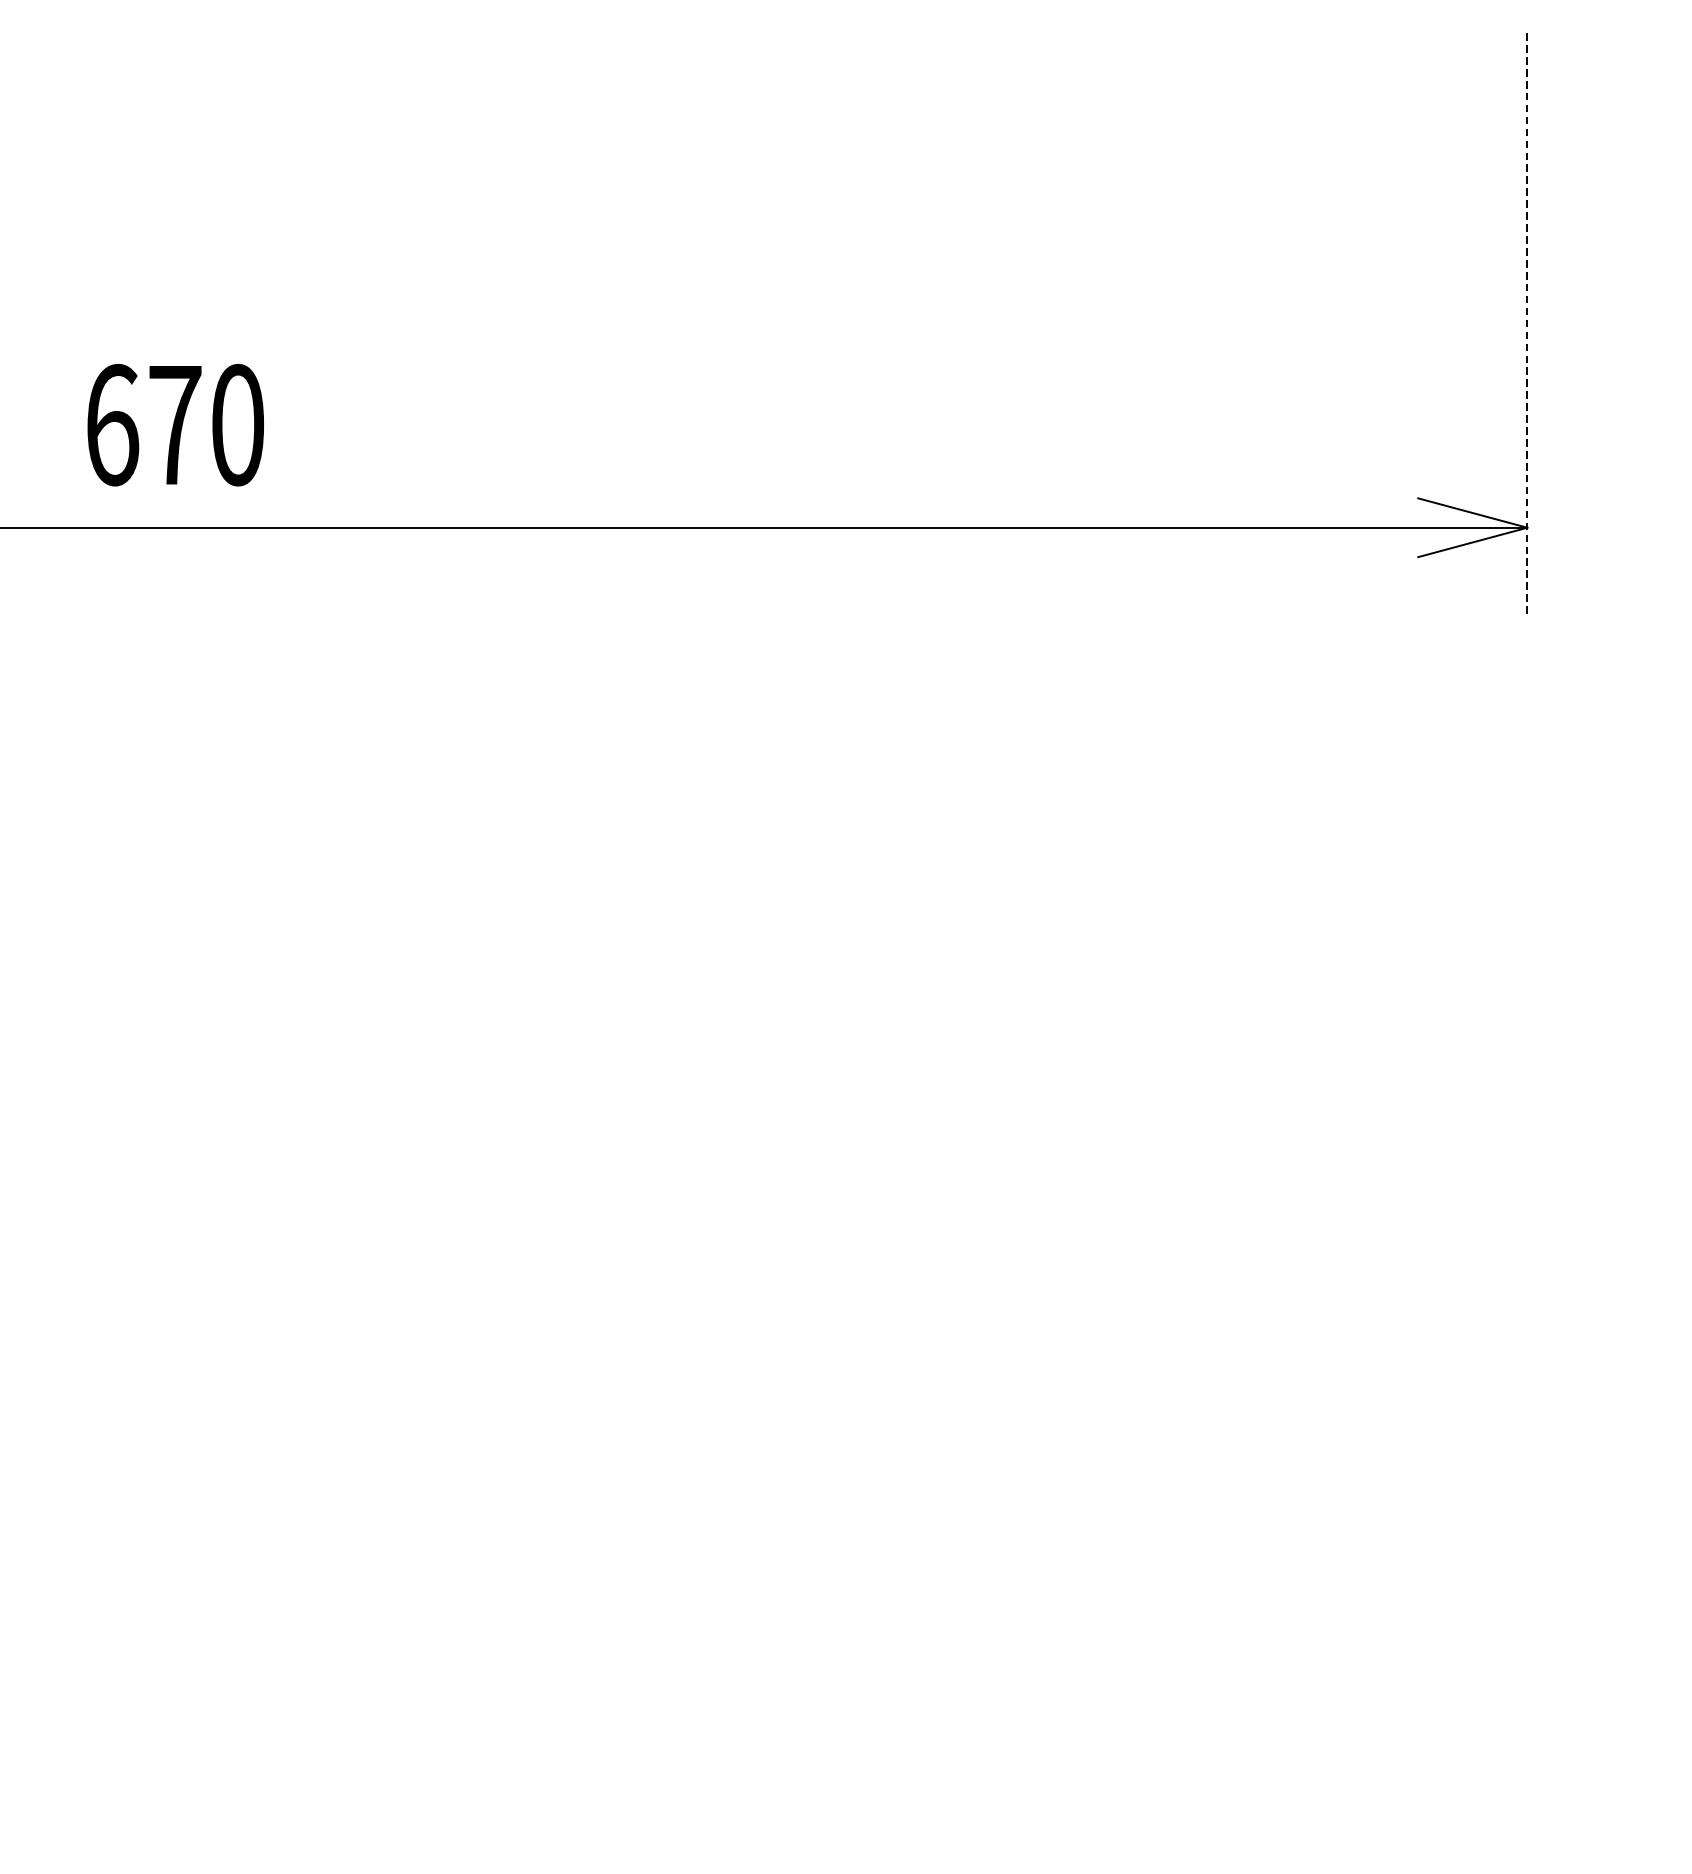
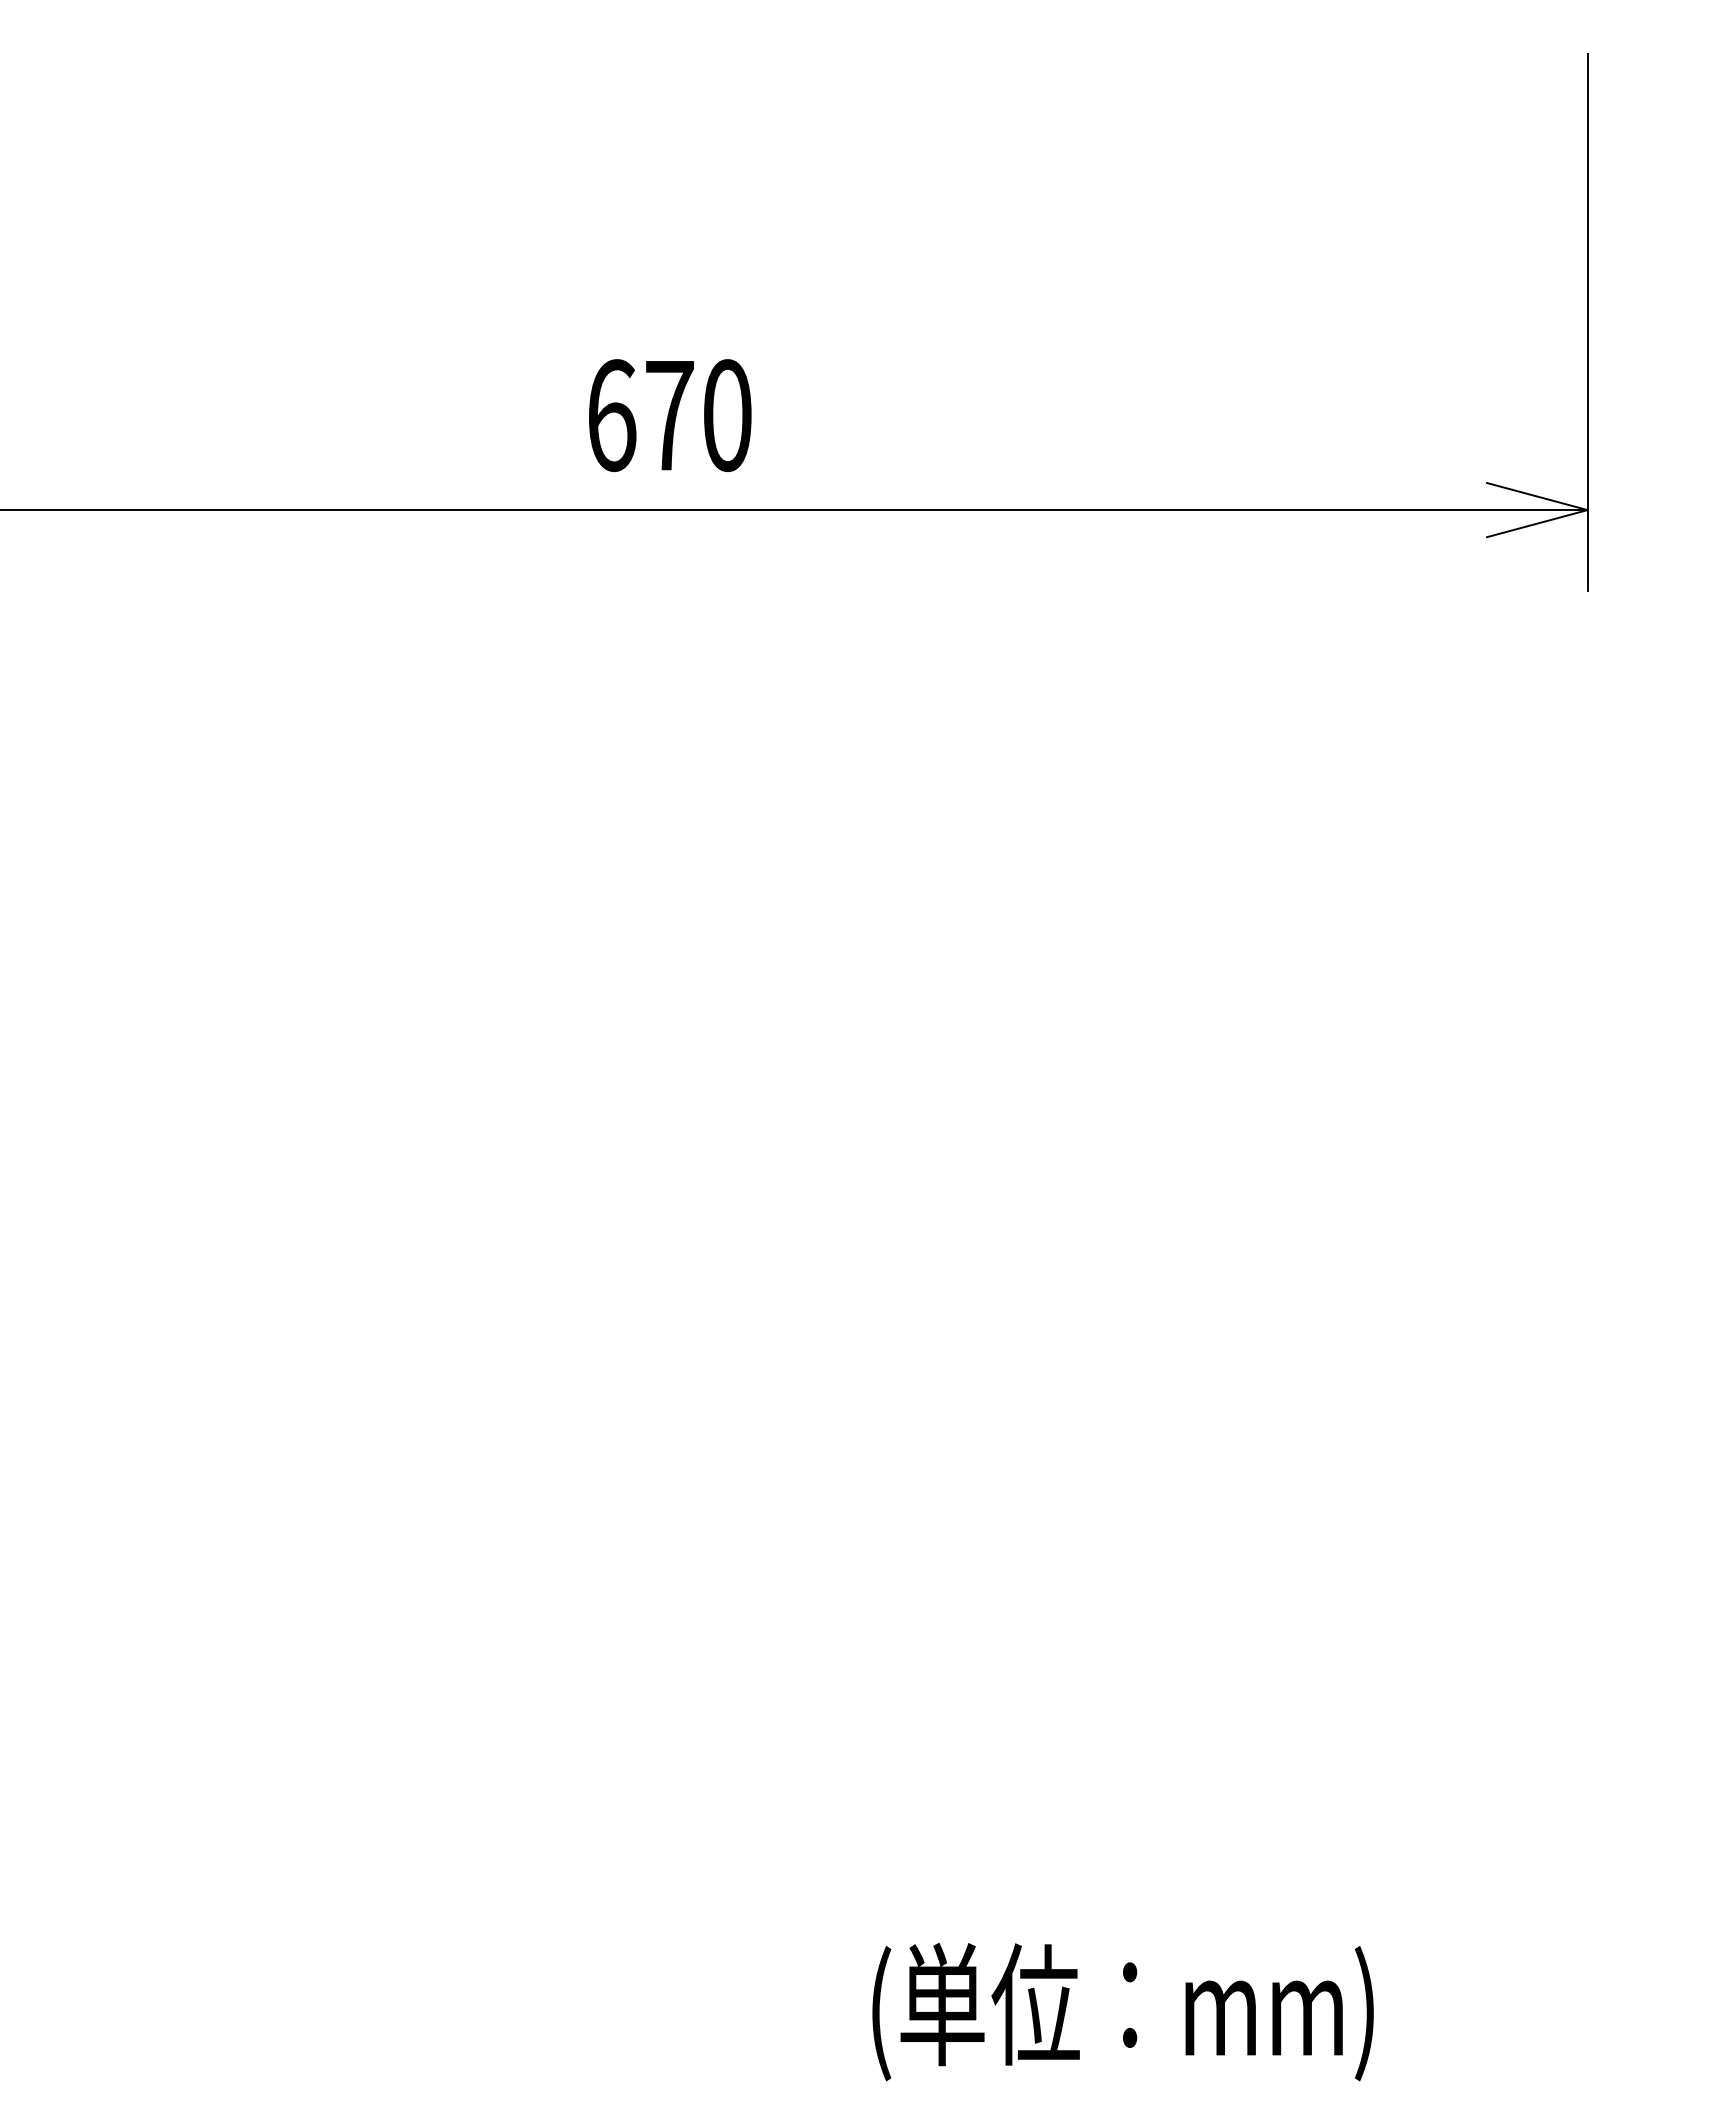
line: (1527, 324) -> (1587, 322), dashed -> solid
text: (176, 425) -> (670, 415), moved

